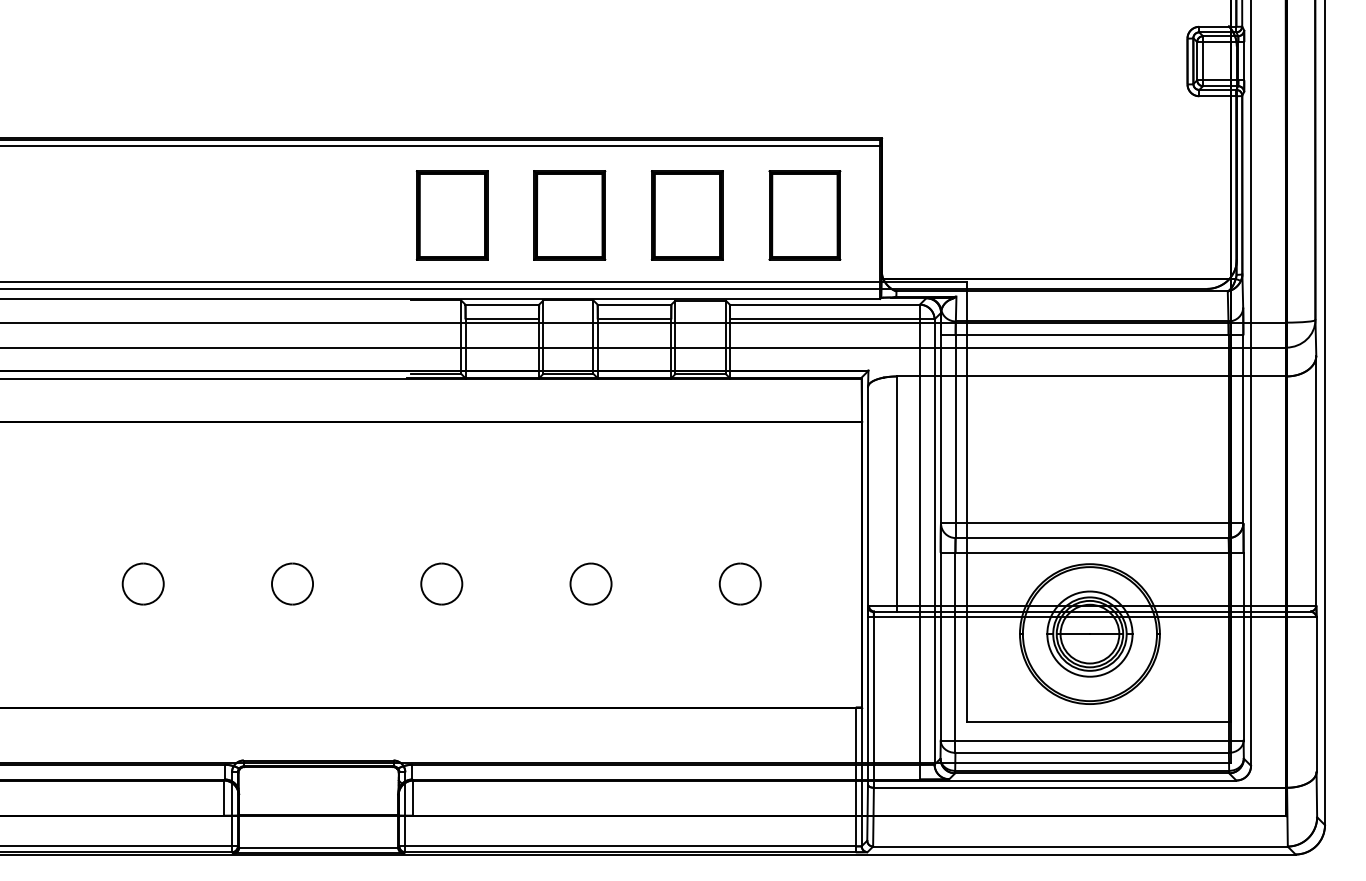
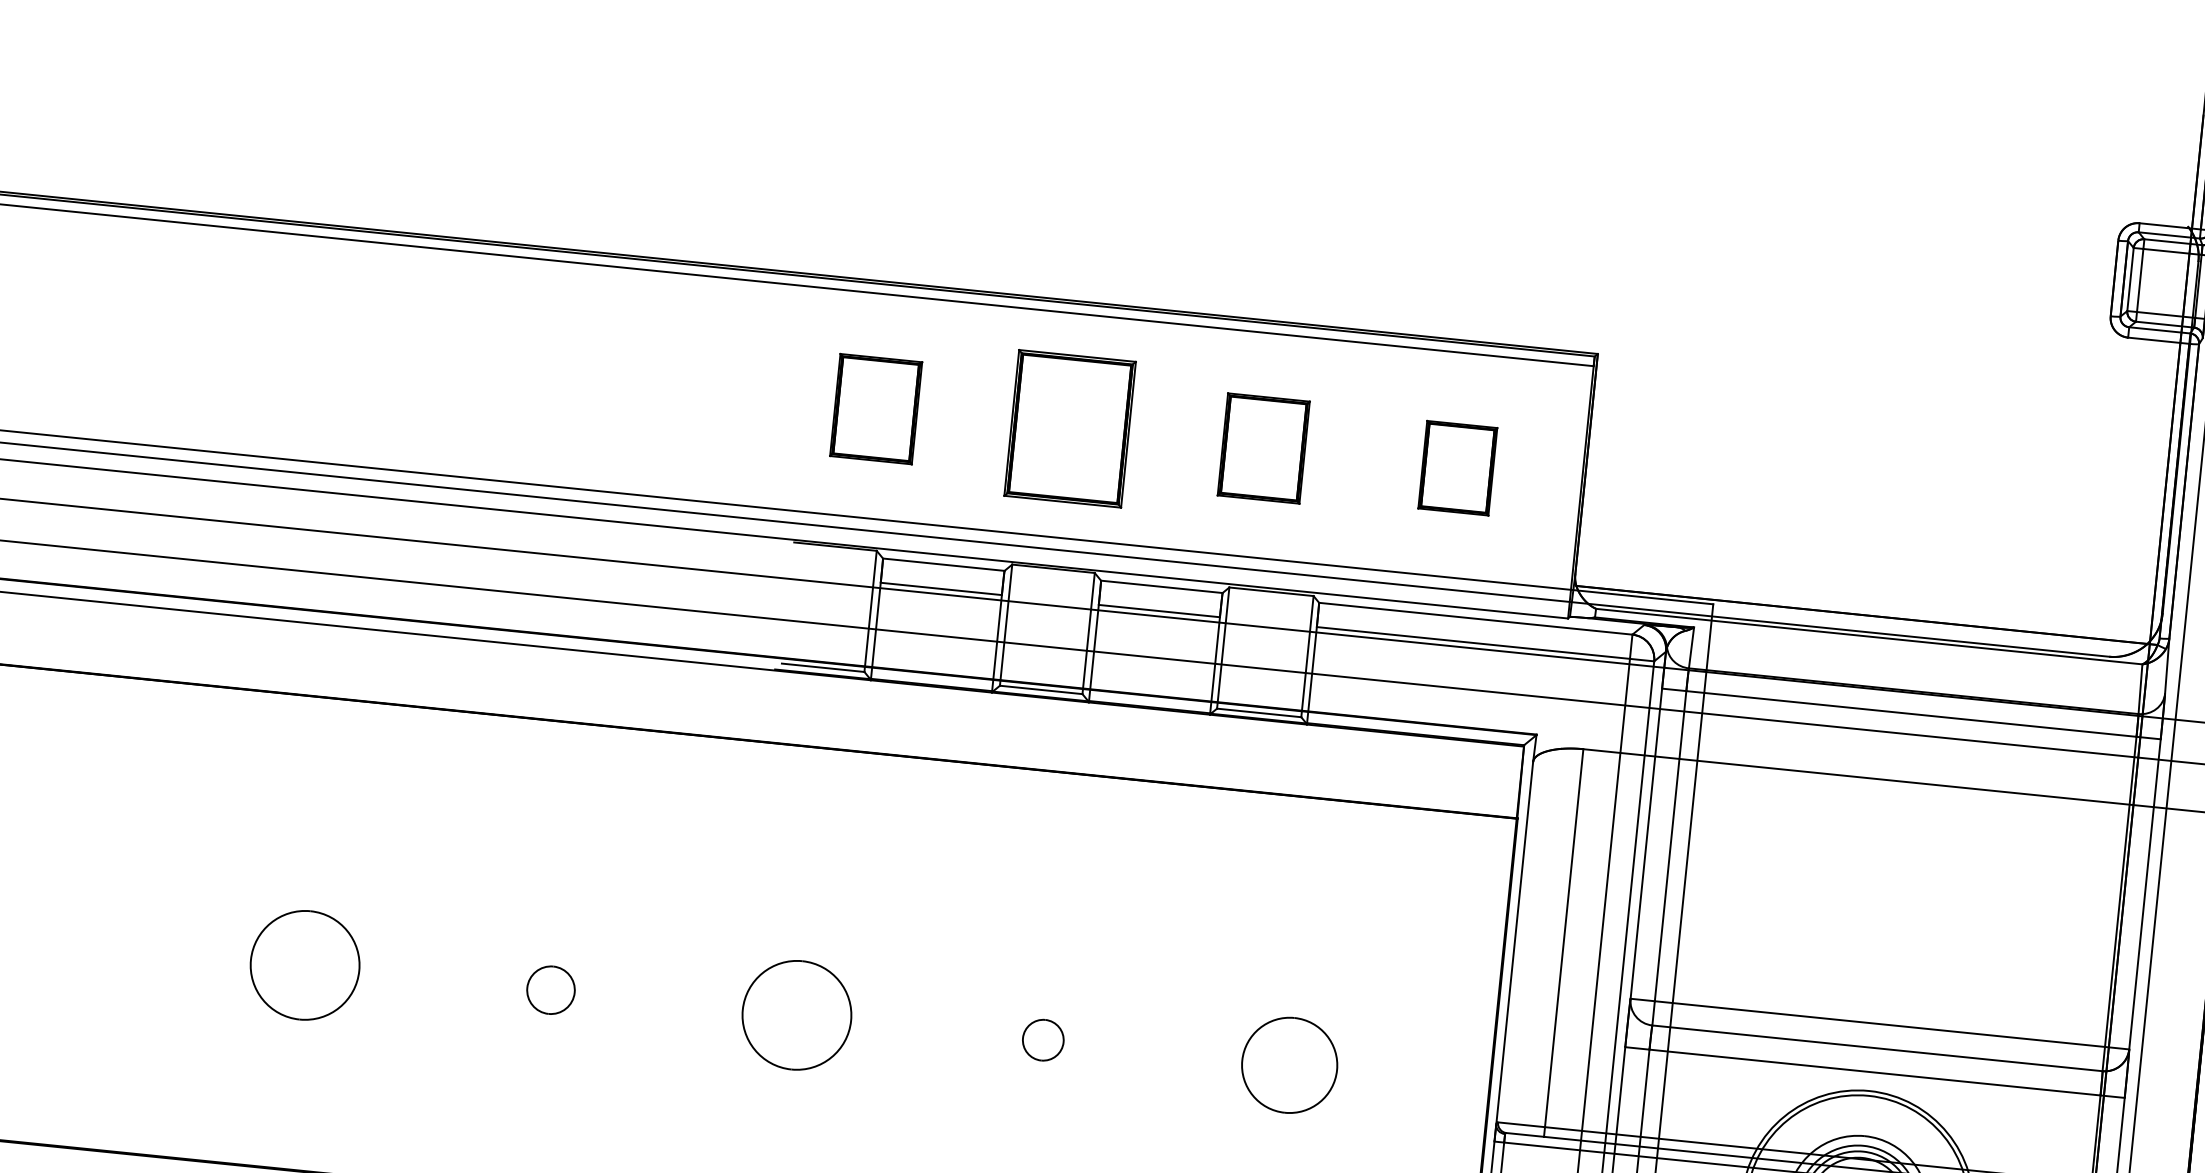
part: (451, 215) -> (874, 409), size x0.7
part: (686, 215) -> (1262, 448), size x0.7
part: (804, 215) -> (1457, 468), size x0.6
part: (142, 583) -> (303, 964), size x1.6
part: (292, 583) -> (551, 989), size x0.7
part: (441, 583) -> (796, 1014), size x1.6
part: (590, 583) -> (1042, 1039), size x0.6
part: (739, 583) -> (1288, 1064), size x1.4

